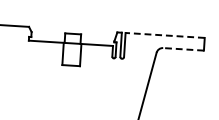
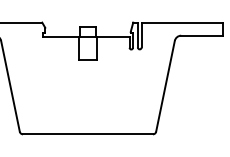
line: (165, 35) -> (182, 22), dashed -> solid
line: (182, 49) -> (201, 35), dashed -> solid

